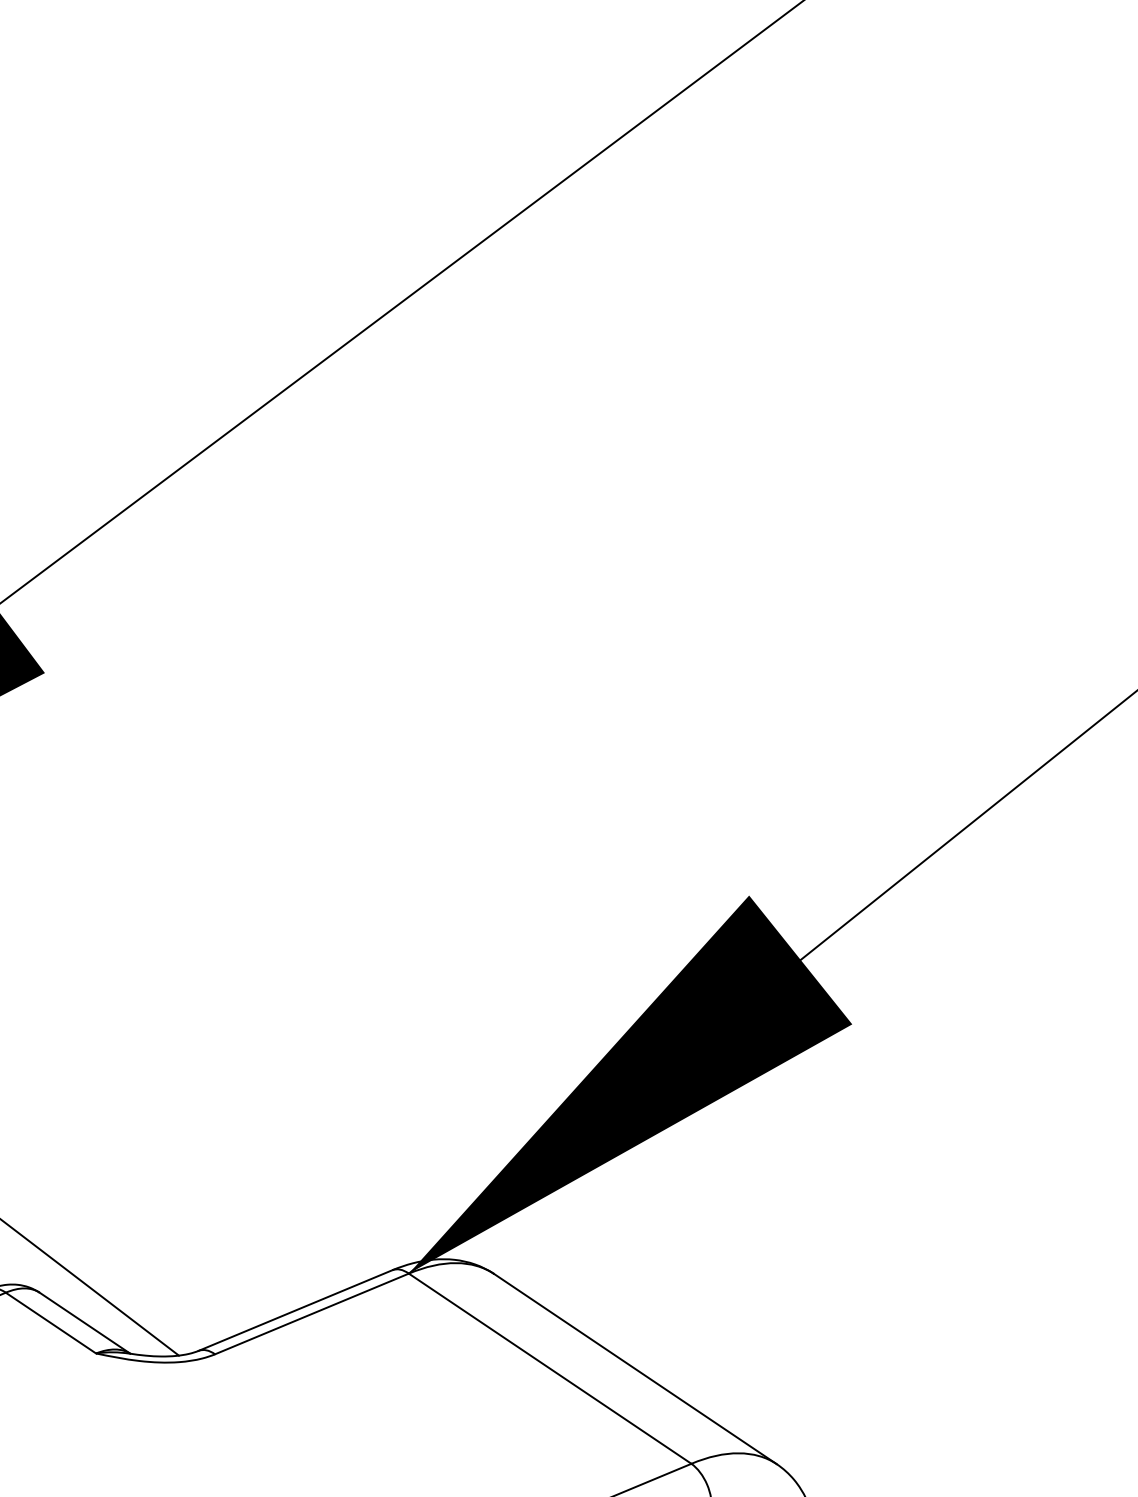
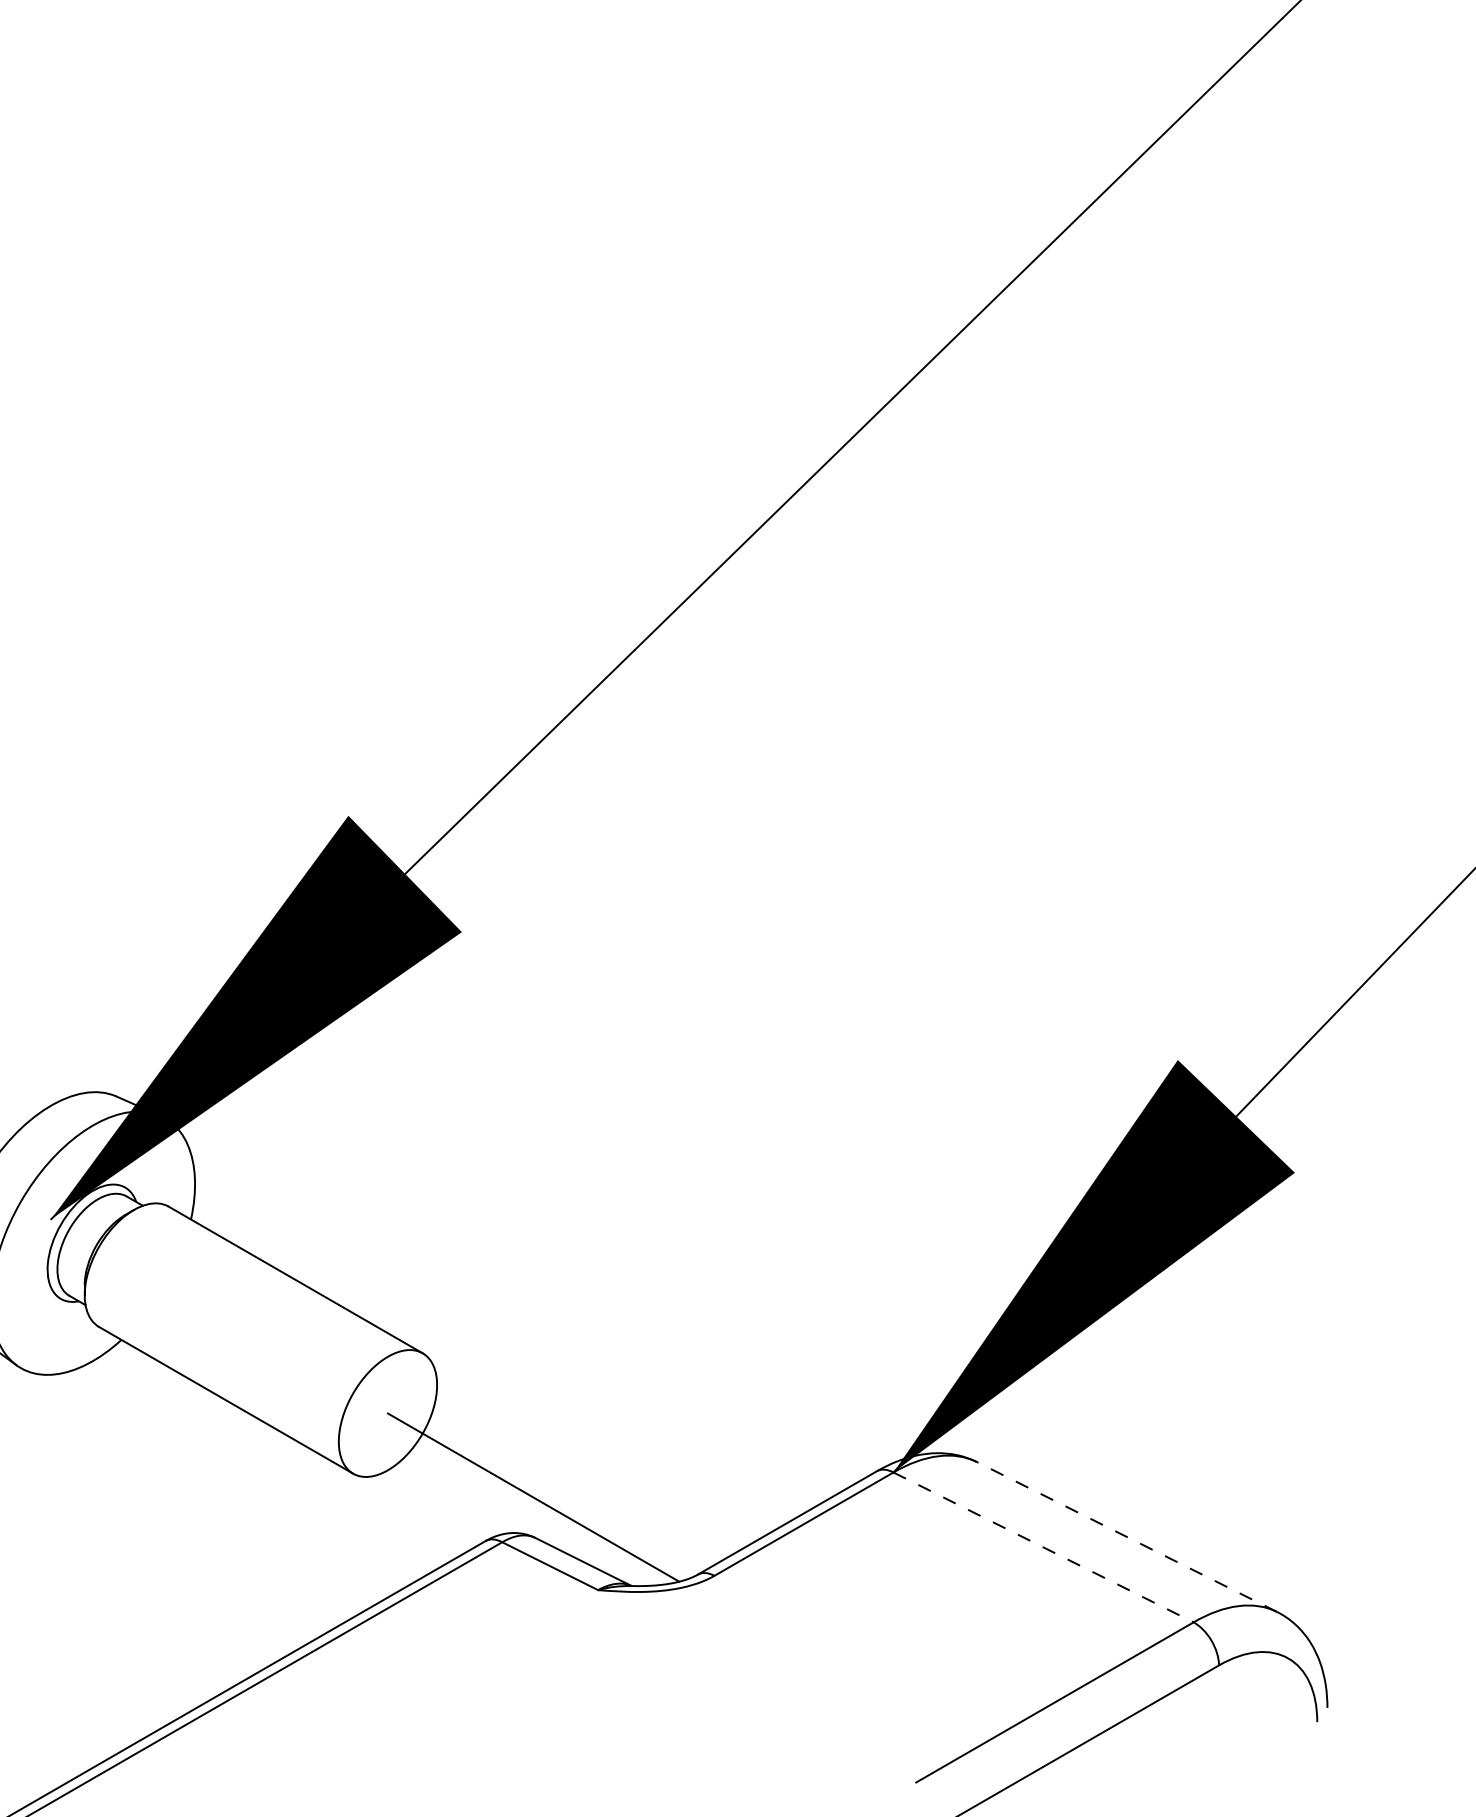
line: (550, 1368) -> (1043, 1547), solid -> dashed
line: (635, 1368) -> (1126, 1536), solid -> dashed

